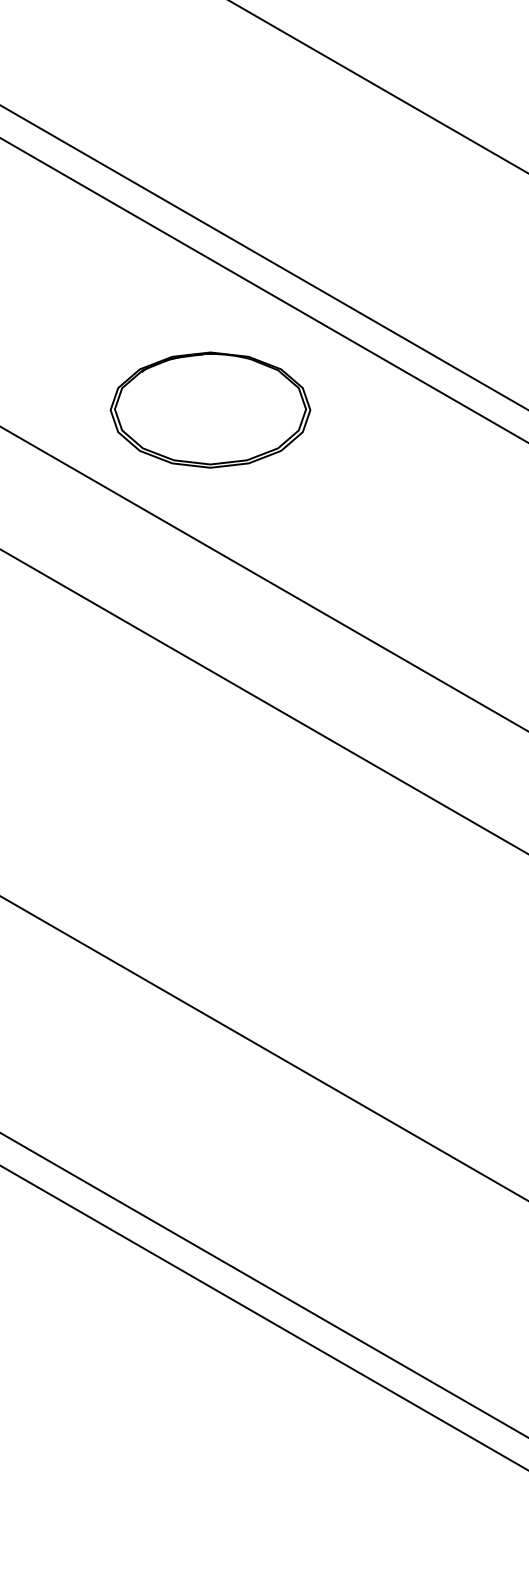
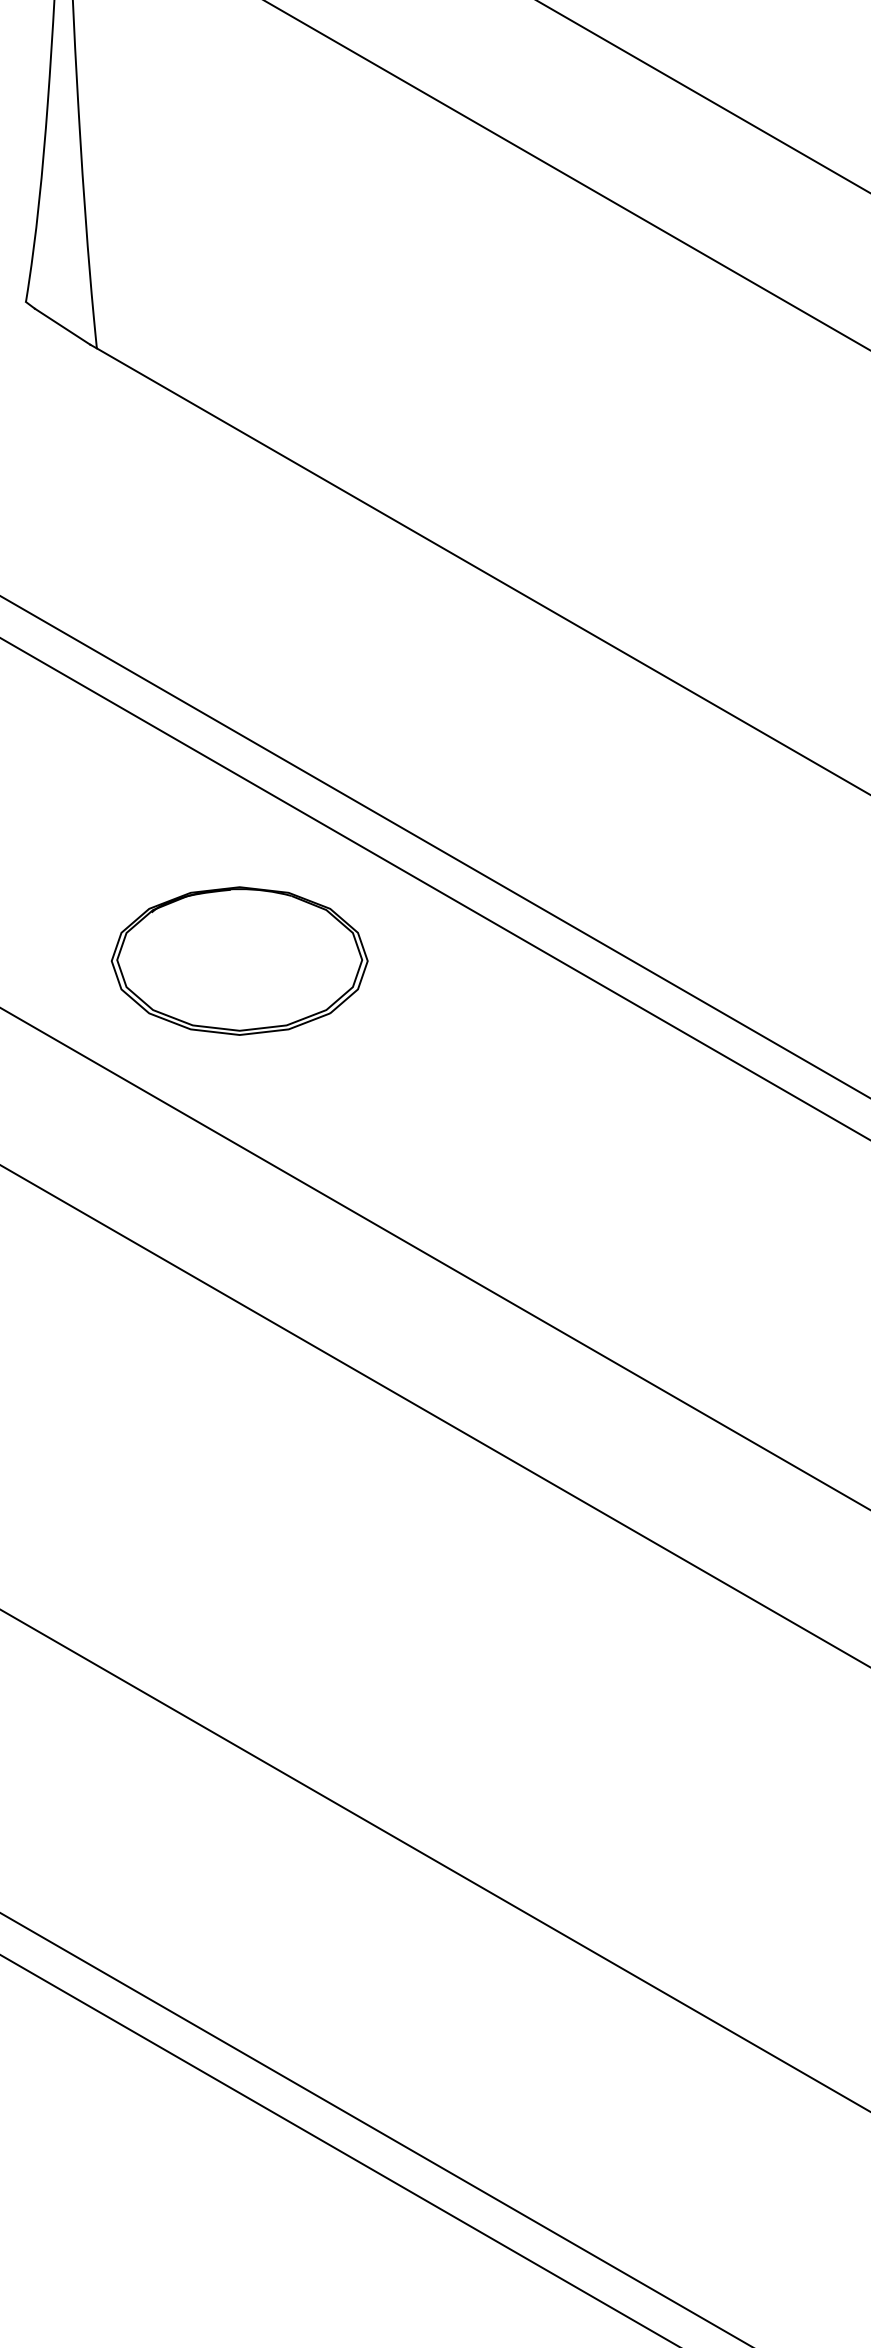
part: (210, 409) -> (239, 960), moved

